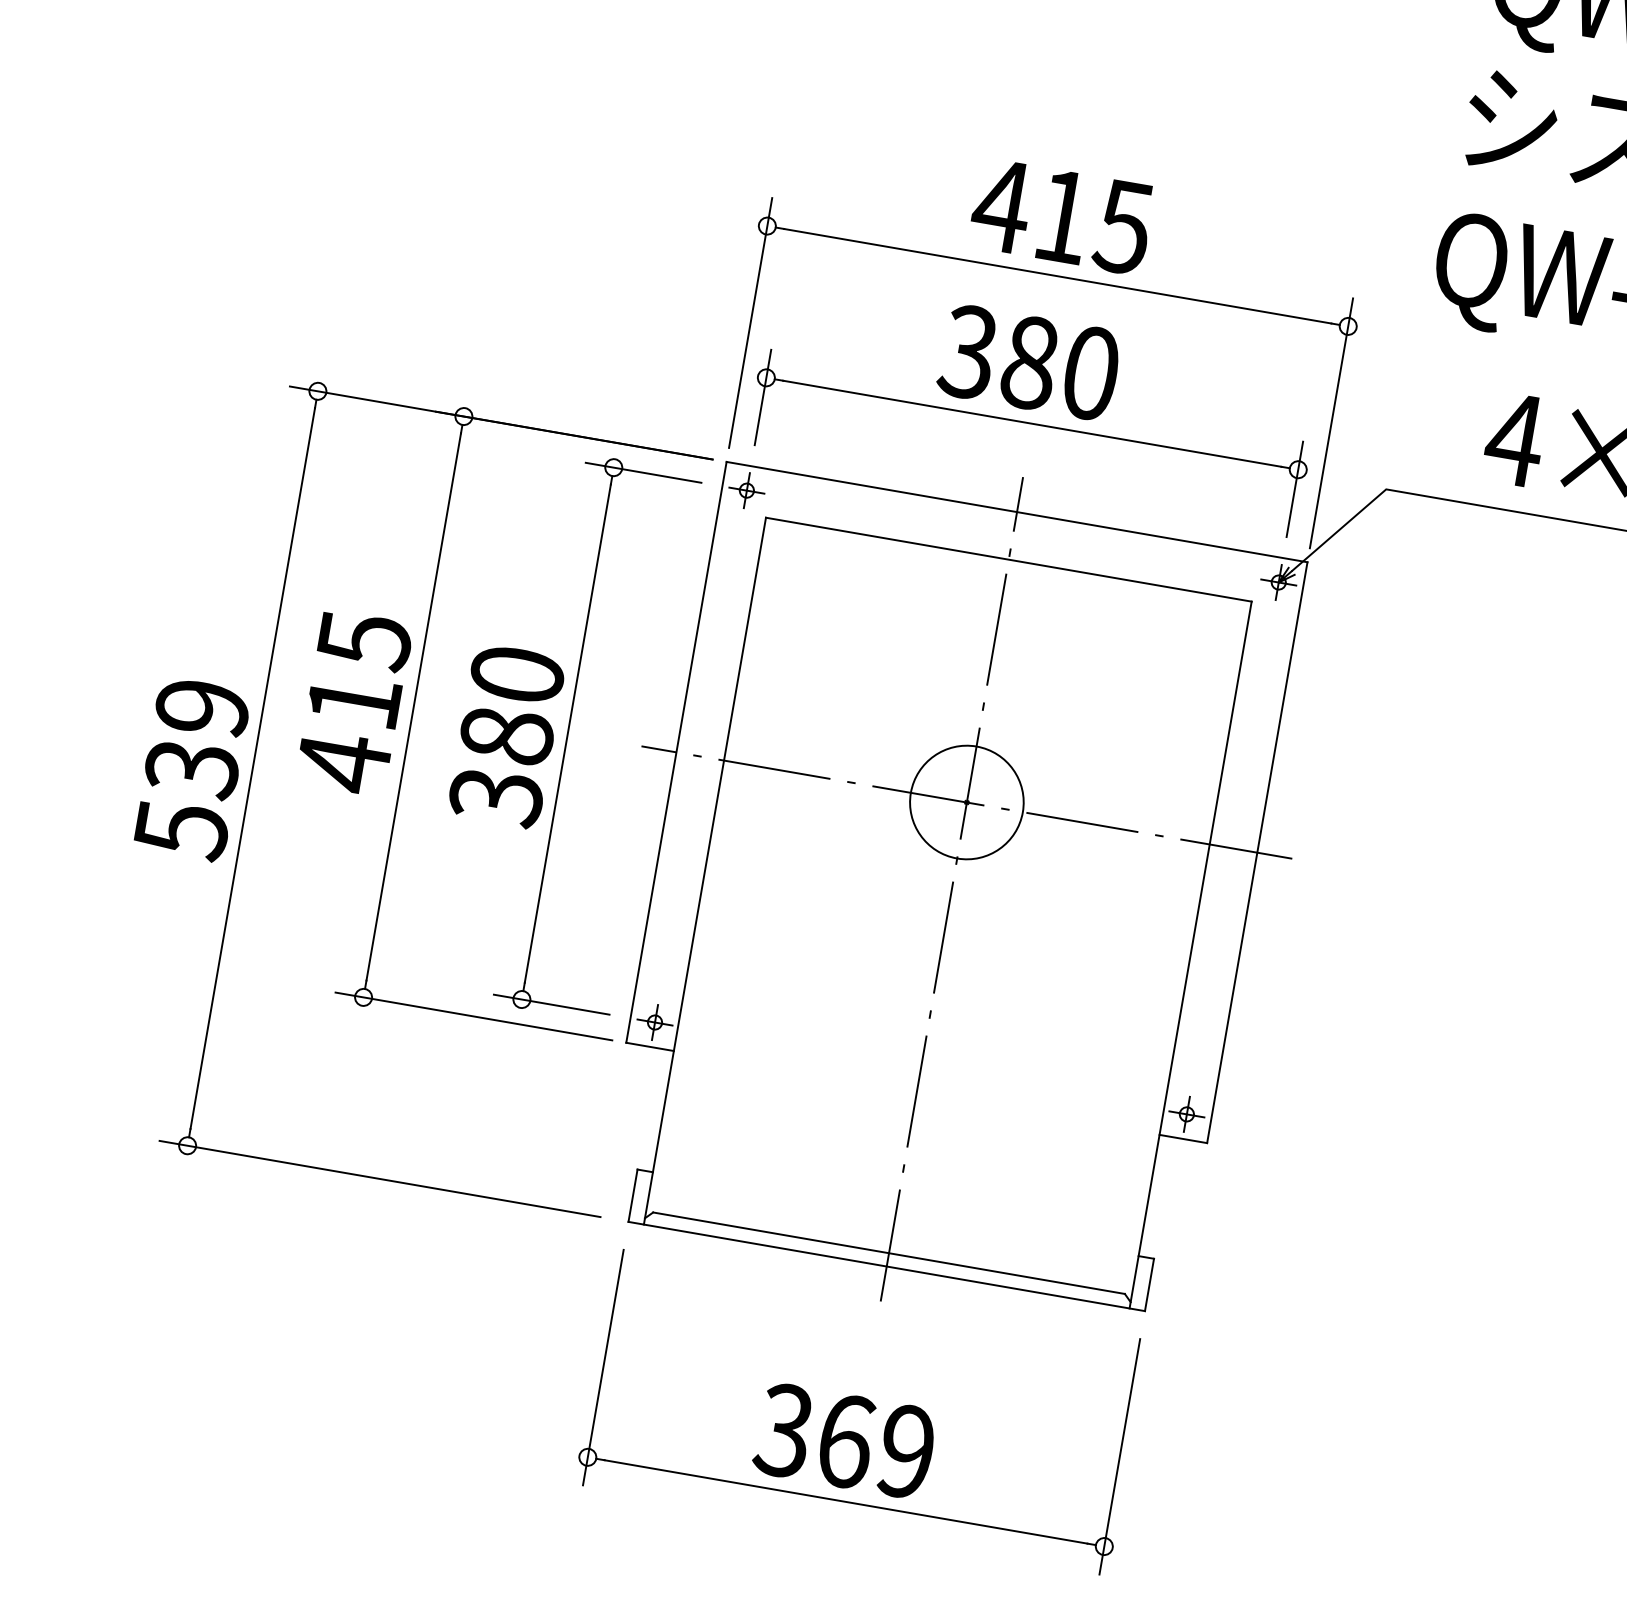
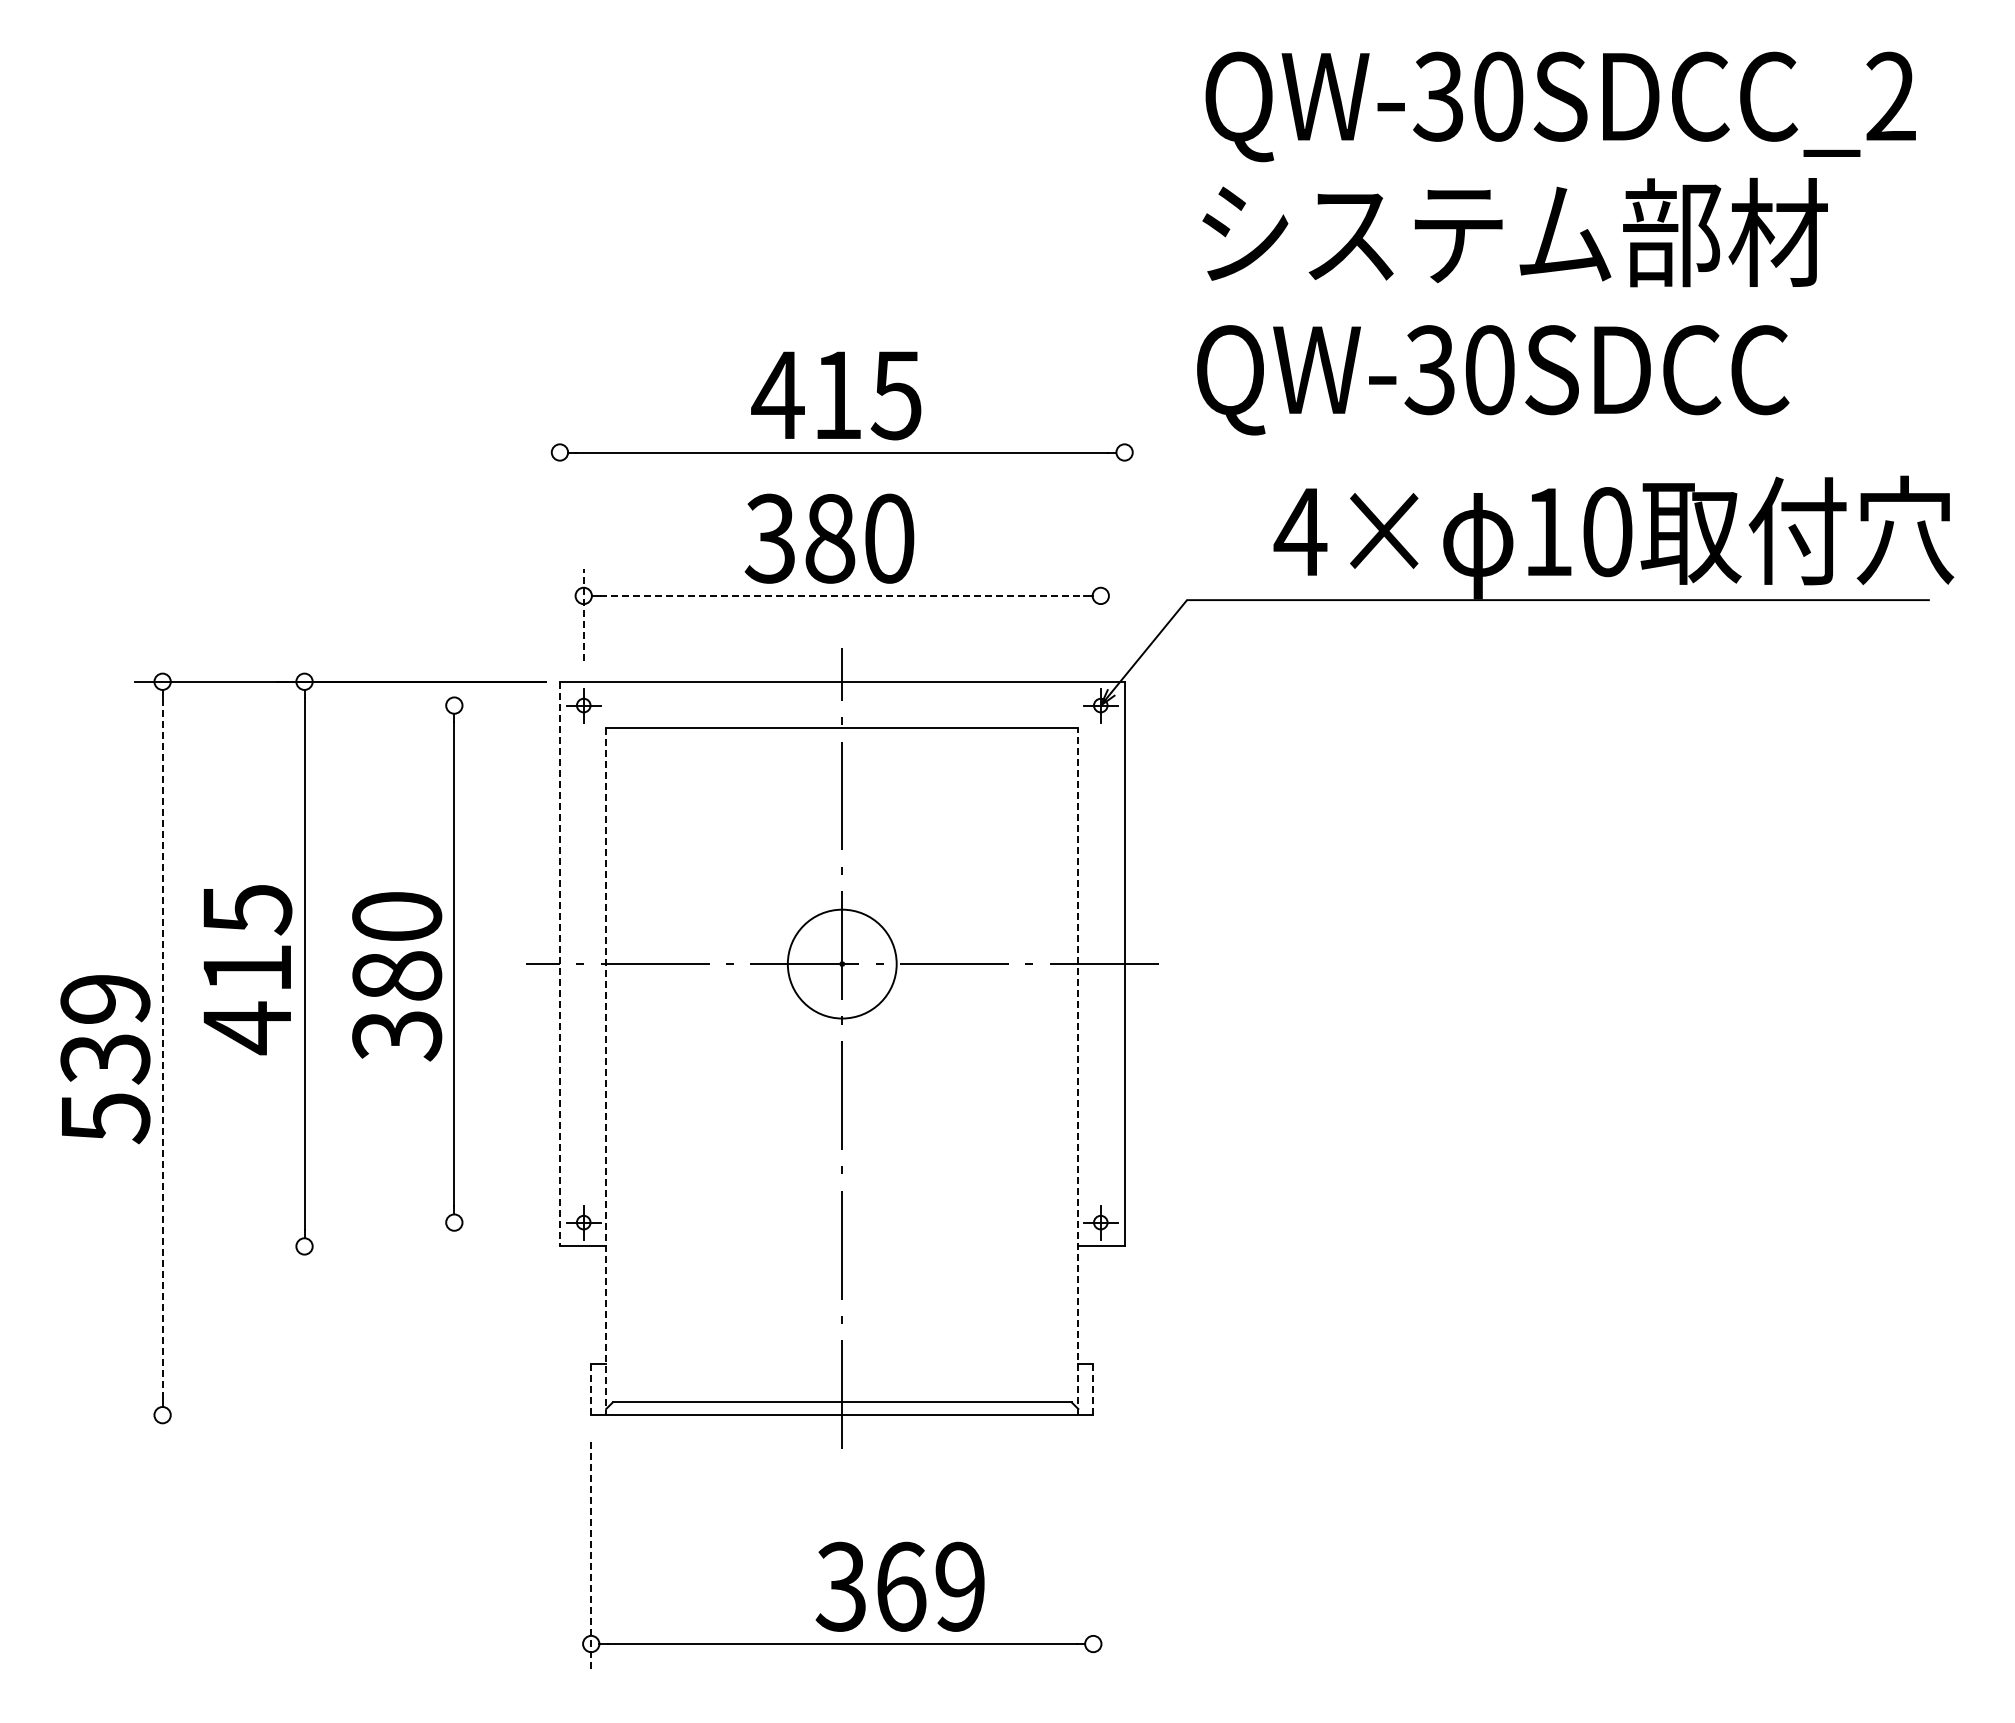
line: (750, 322) -> (559, 546), removed
line: (762, 396) -> (583, 614), solid -> dashed
line: (1032, 423) -> (842, 595), solid -> dashed
line: (1331, 423) -> (1124, 546), removed
line: (643, 472) -> (483, 705), removed
line: (1294, 488) -> (1100, 614), removed
line: (675, 752) -> (559, 964), solid -> dashed
line: (252, 767) -> (162, 1047), solid -> dashed
line: (705, 871) -> (606, 1071), solid -> dashed
line: (1190, 954) -> (1078, 1071), solid -> dashed
line: (551, 1004) -> (483, 1222), removed
line: (473, 1016) -> (411, 1246), removed
line: (379, 1179) -> (349, 1415), removed
line: (633, 1196) -> (591, 1390), solid -> dashed
line: (1149, 1284) -> (1093, 1389), solid -> dashed
line: (603, 1368) -> (591, 1557), solid -> dashed
text: (844, 1440) -> (899, 1586), moved
line: (1120, 1456) -> (1093, 1556), removed

